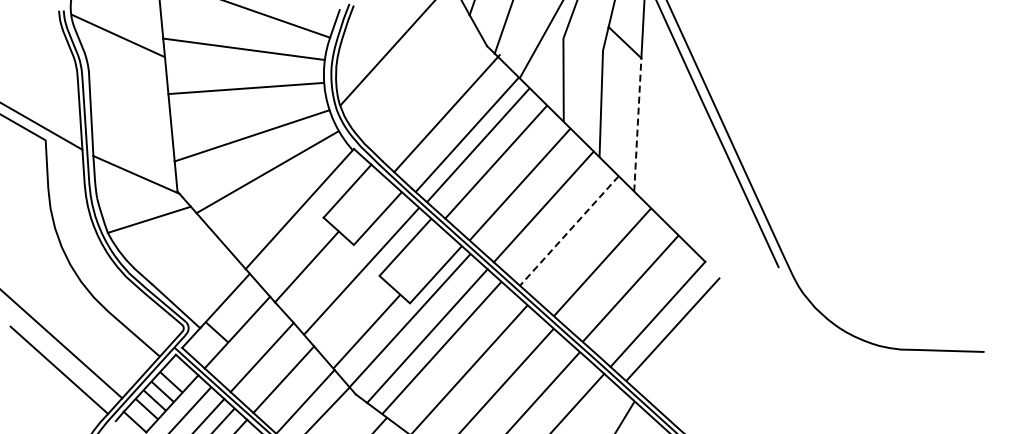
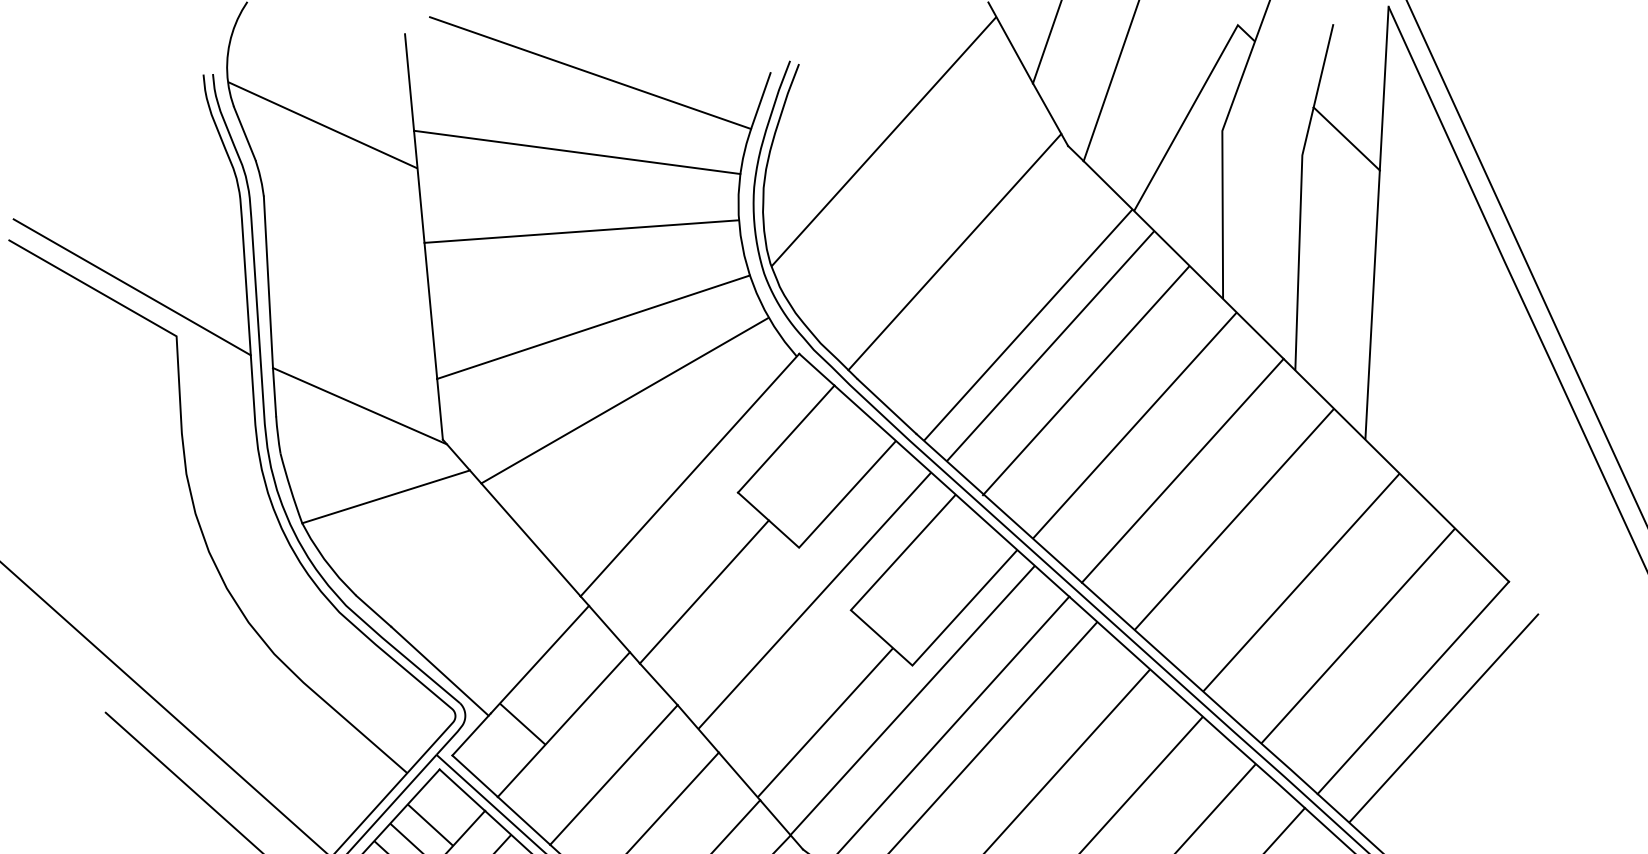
line: (446, 113) -> (953, 251), moved
line: (637, 124) -> (1371, 304), dashed -> solid
line: (569, 230) -> (1234, 518), dashed -> solid

